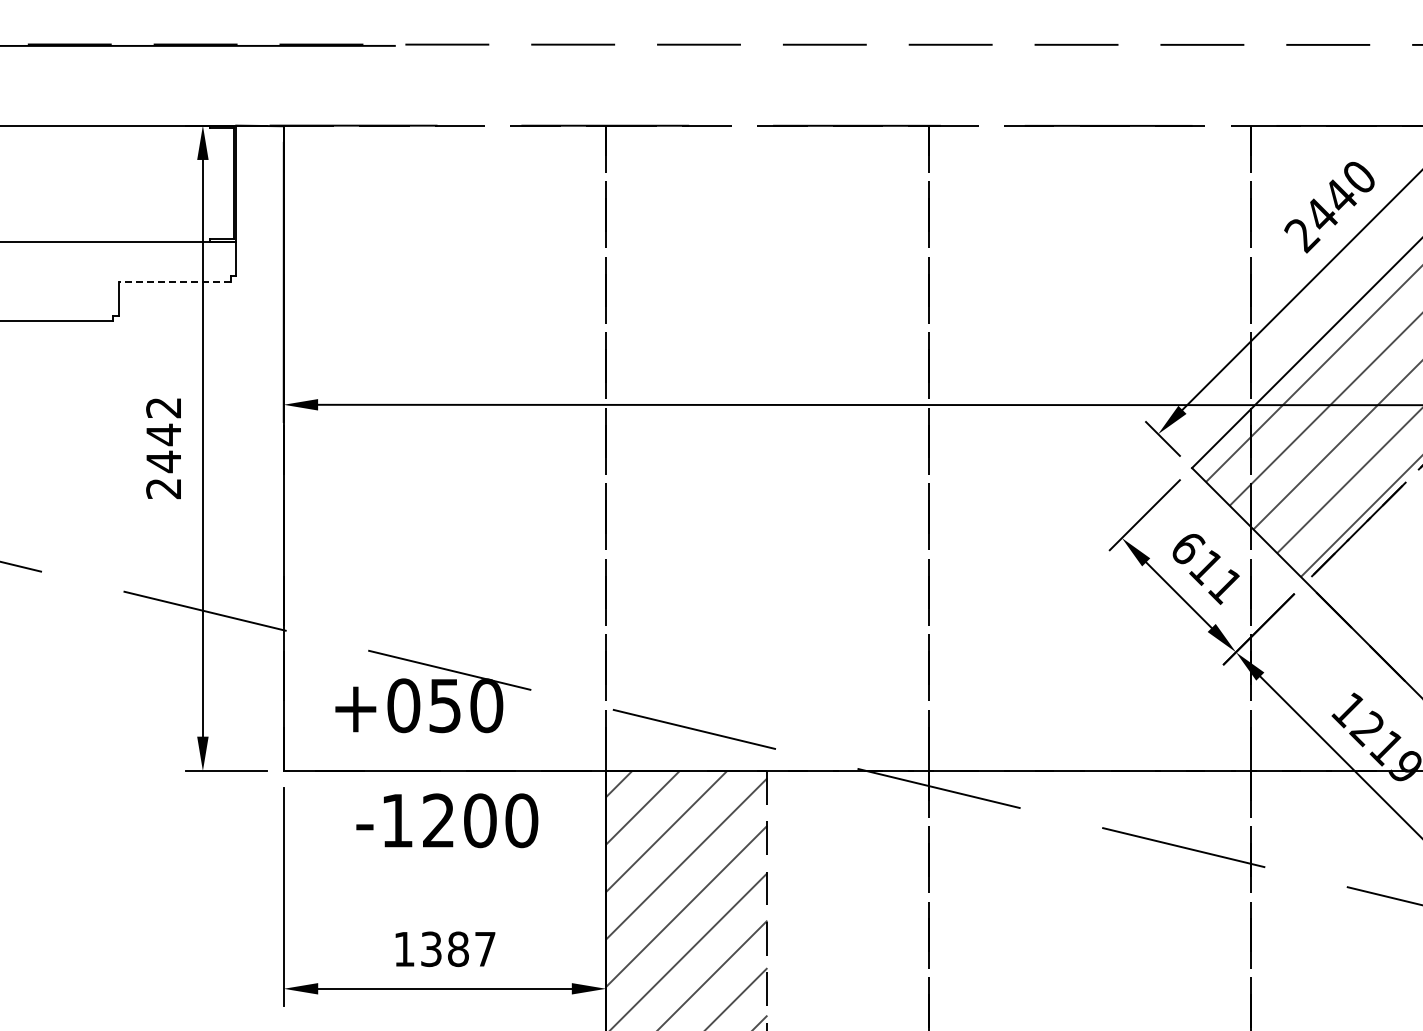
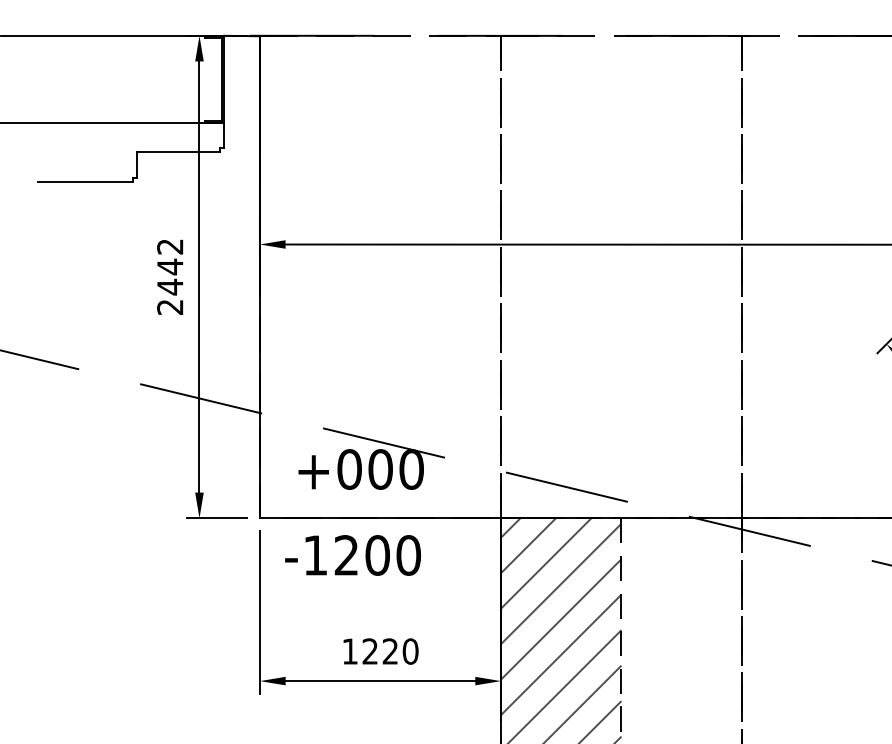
line: (174, 281) -> (178, 152), dashed -> solid
text: (445, 705) -> (380, 469), +050 -> +000
text: (447, 820) -> (353, 555), moved
text: (458, 949) -> (390, 651), 1387 -> 1220

